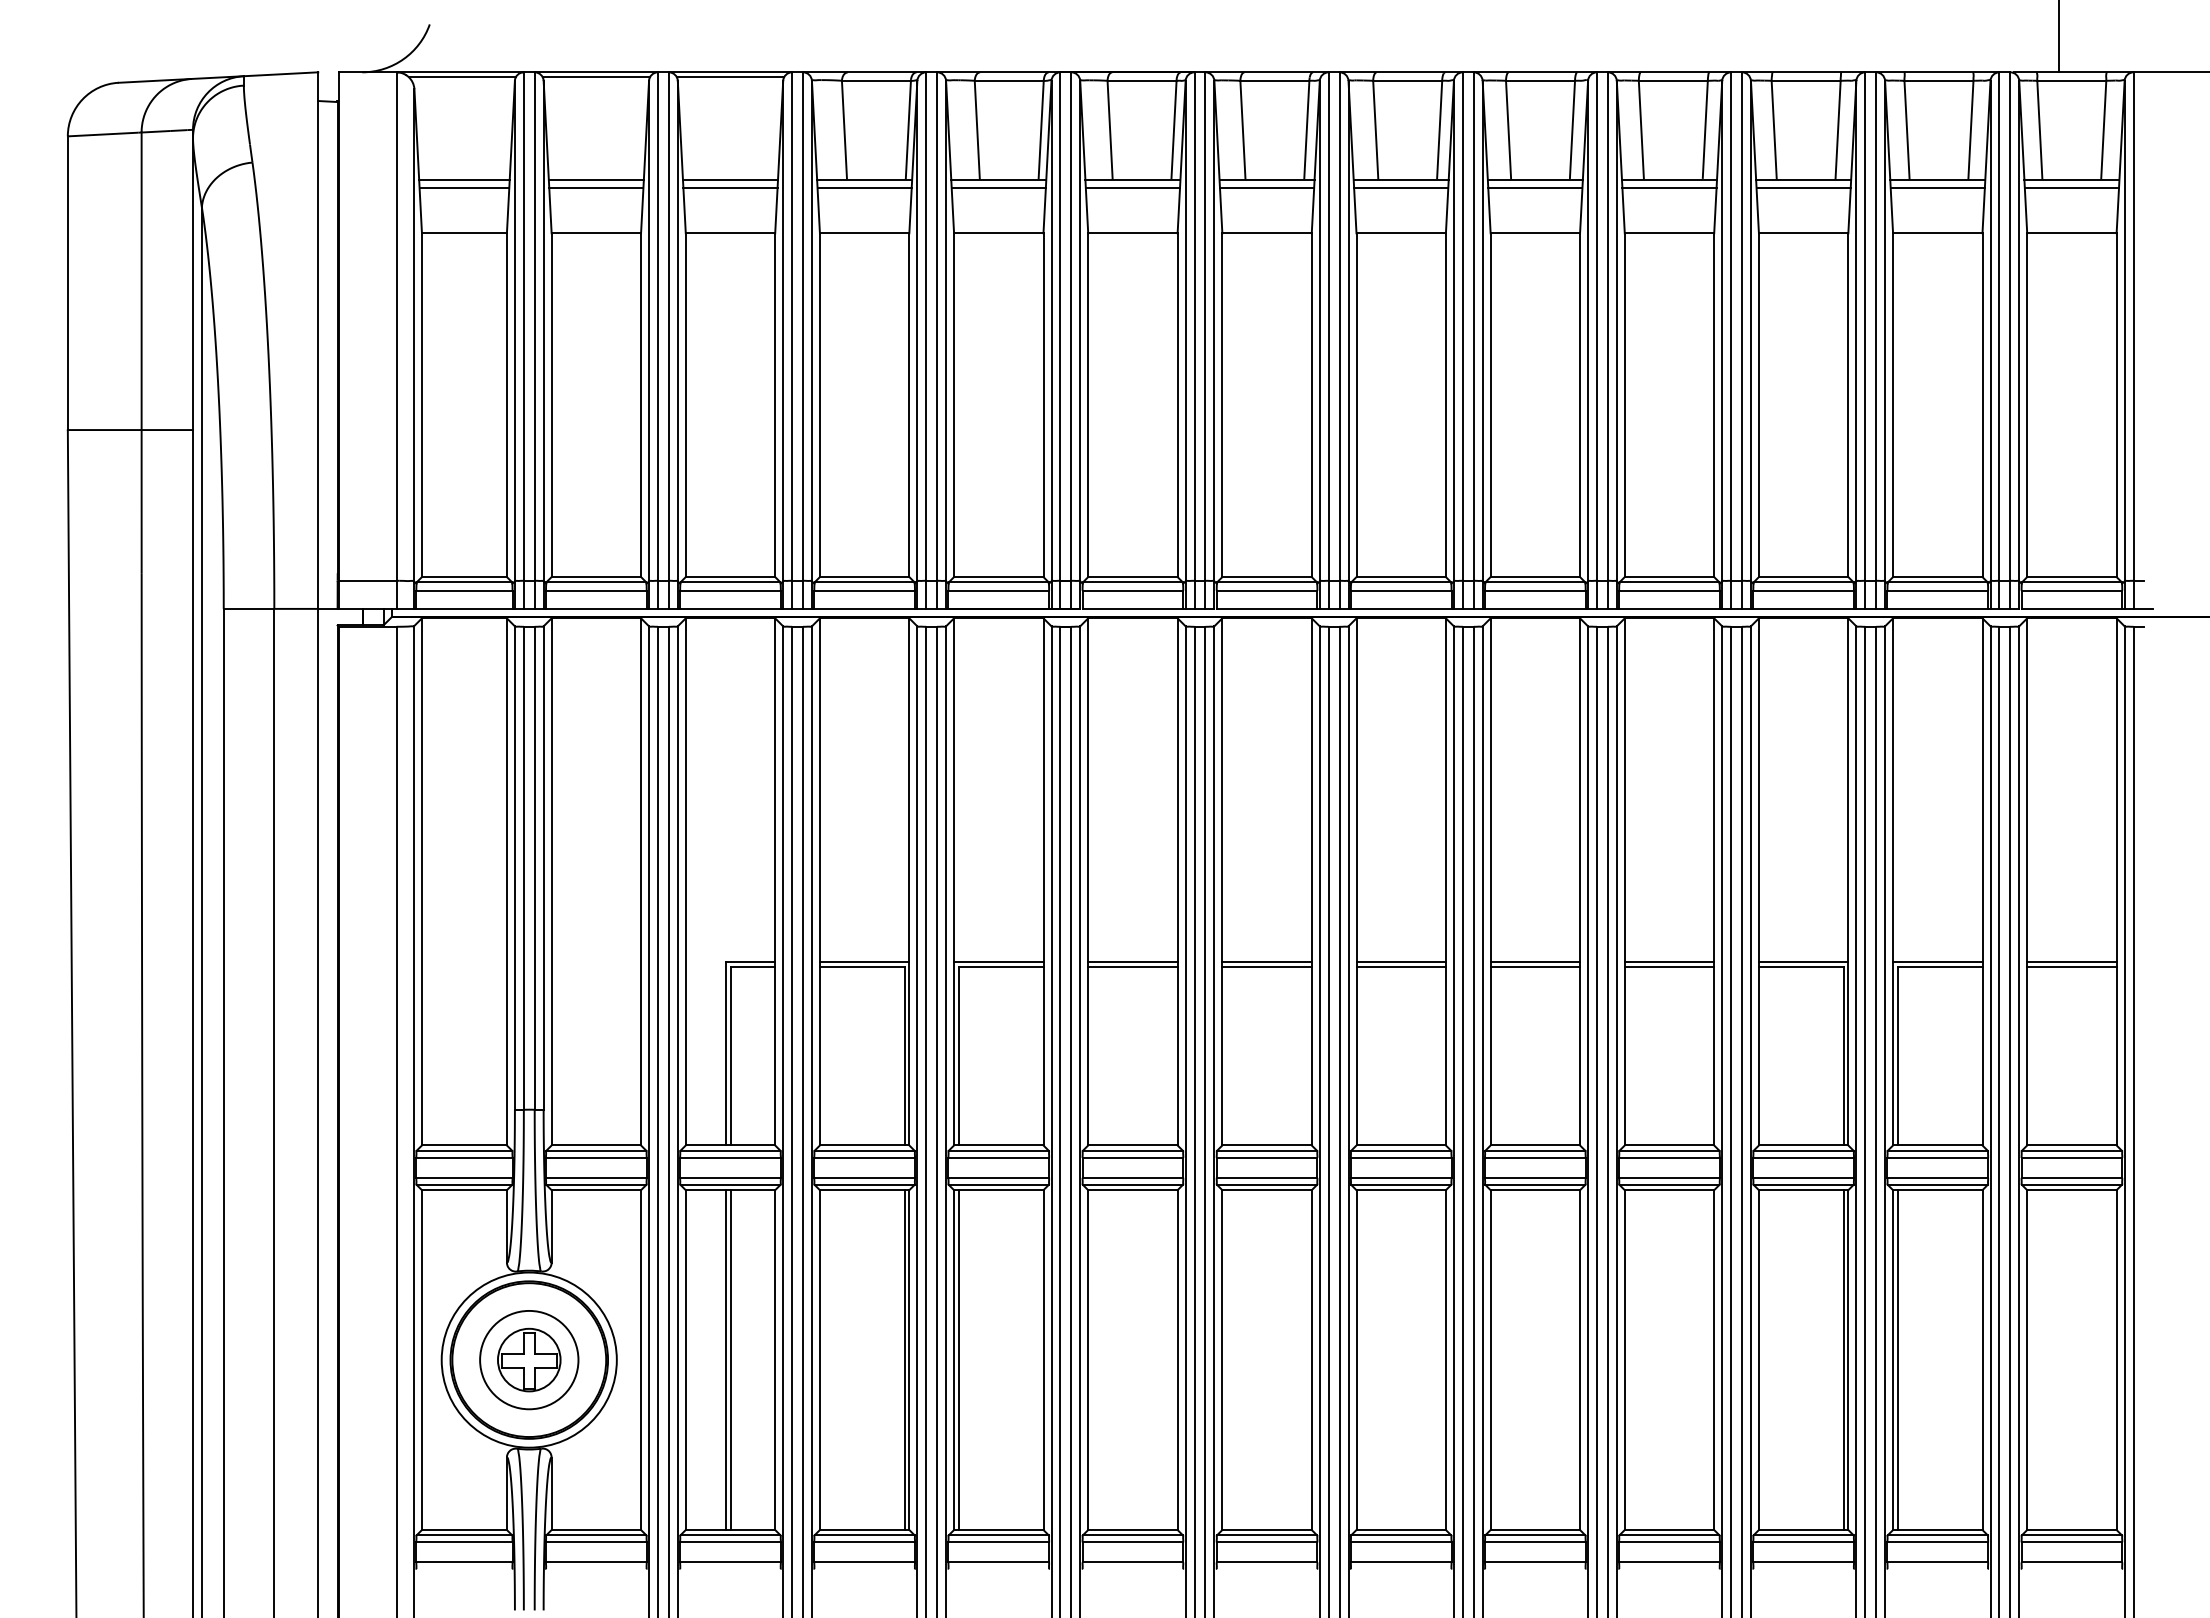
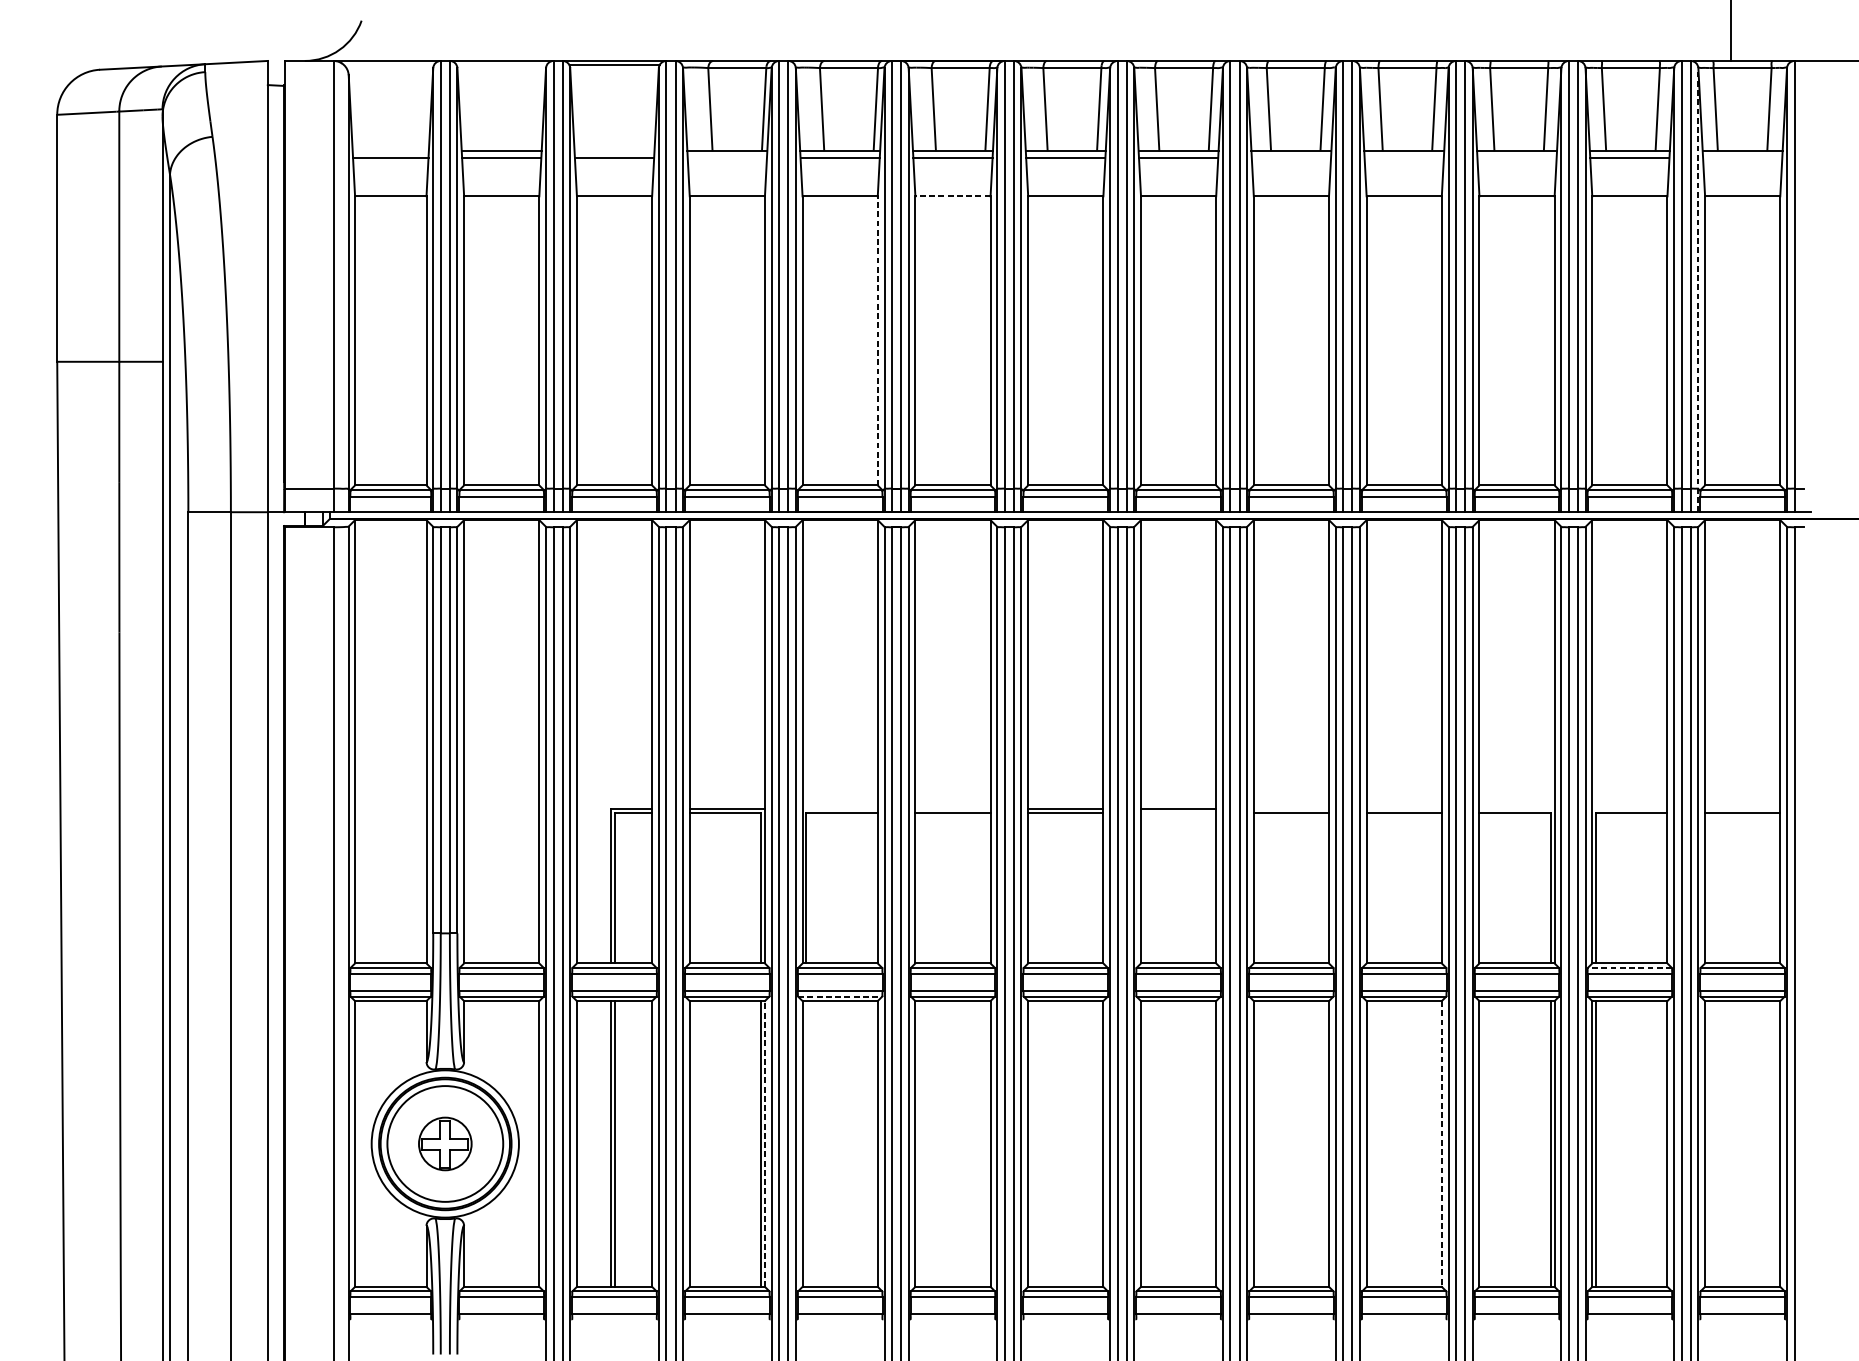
line: (462, 77) -> (389, 65), removed
line: (595, 77) -> (501, 65), removed
line: (464, 179) -> (390, 151), removed
line: (730, 179) -> (614, 151), removed
line: (864, 188) -> (727, 158), removed
line: (1535, 188) -> (1291, 158), removed
line: (1669, 188) -> (1404, 158), removed
line: (1803, 188) -> (1516, 158), removed
line: (2071, 188) -> (1742, 158), removed
line: (1132, 233) -> (952, 196), solid -> dashed
line: (2019, 344) -> (1698, 289), solid -> dashed
line: (1043, 405) -> (877, 341), solid -> dashed
line: (998, 962) -> (839, 809), removed
line: (1132, 962) -> (952, 809), removed
line: (1535, 962) -> (1291, 809), removed
line: (1669, 962) -> (1404, 809), removed
line: (1803, 962) -> (1516, 809), removed
line: (1937, 962) -> (1629, 809), removed
line: (2071, 962) -> (1742, 809), removed
line: (1400, 966) -> (1178, 812), removed
line: (1937, 1150) -> (1629, 967), solid -> dashed
line: (998, 1184) -> (839, 996), solid -> dashed
circle: (529, 1359) -> (445, 1143), size x1.4
line: (909, 1360) -> (765, 1144), solid -> dashed
line: (958, 1360) -> (806, 1144), removed
line: (1714, 1360) -> (1442, 1144), solid -> dashed

